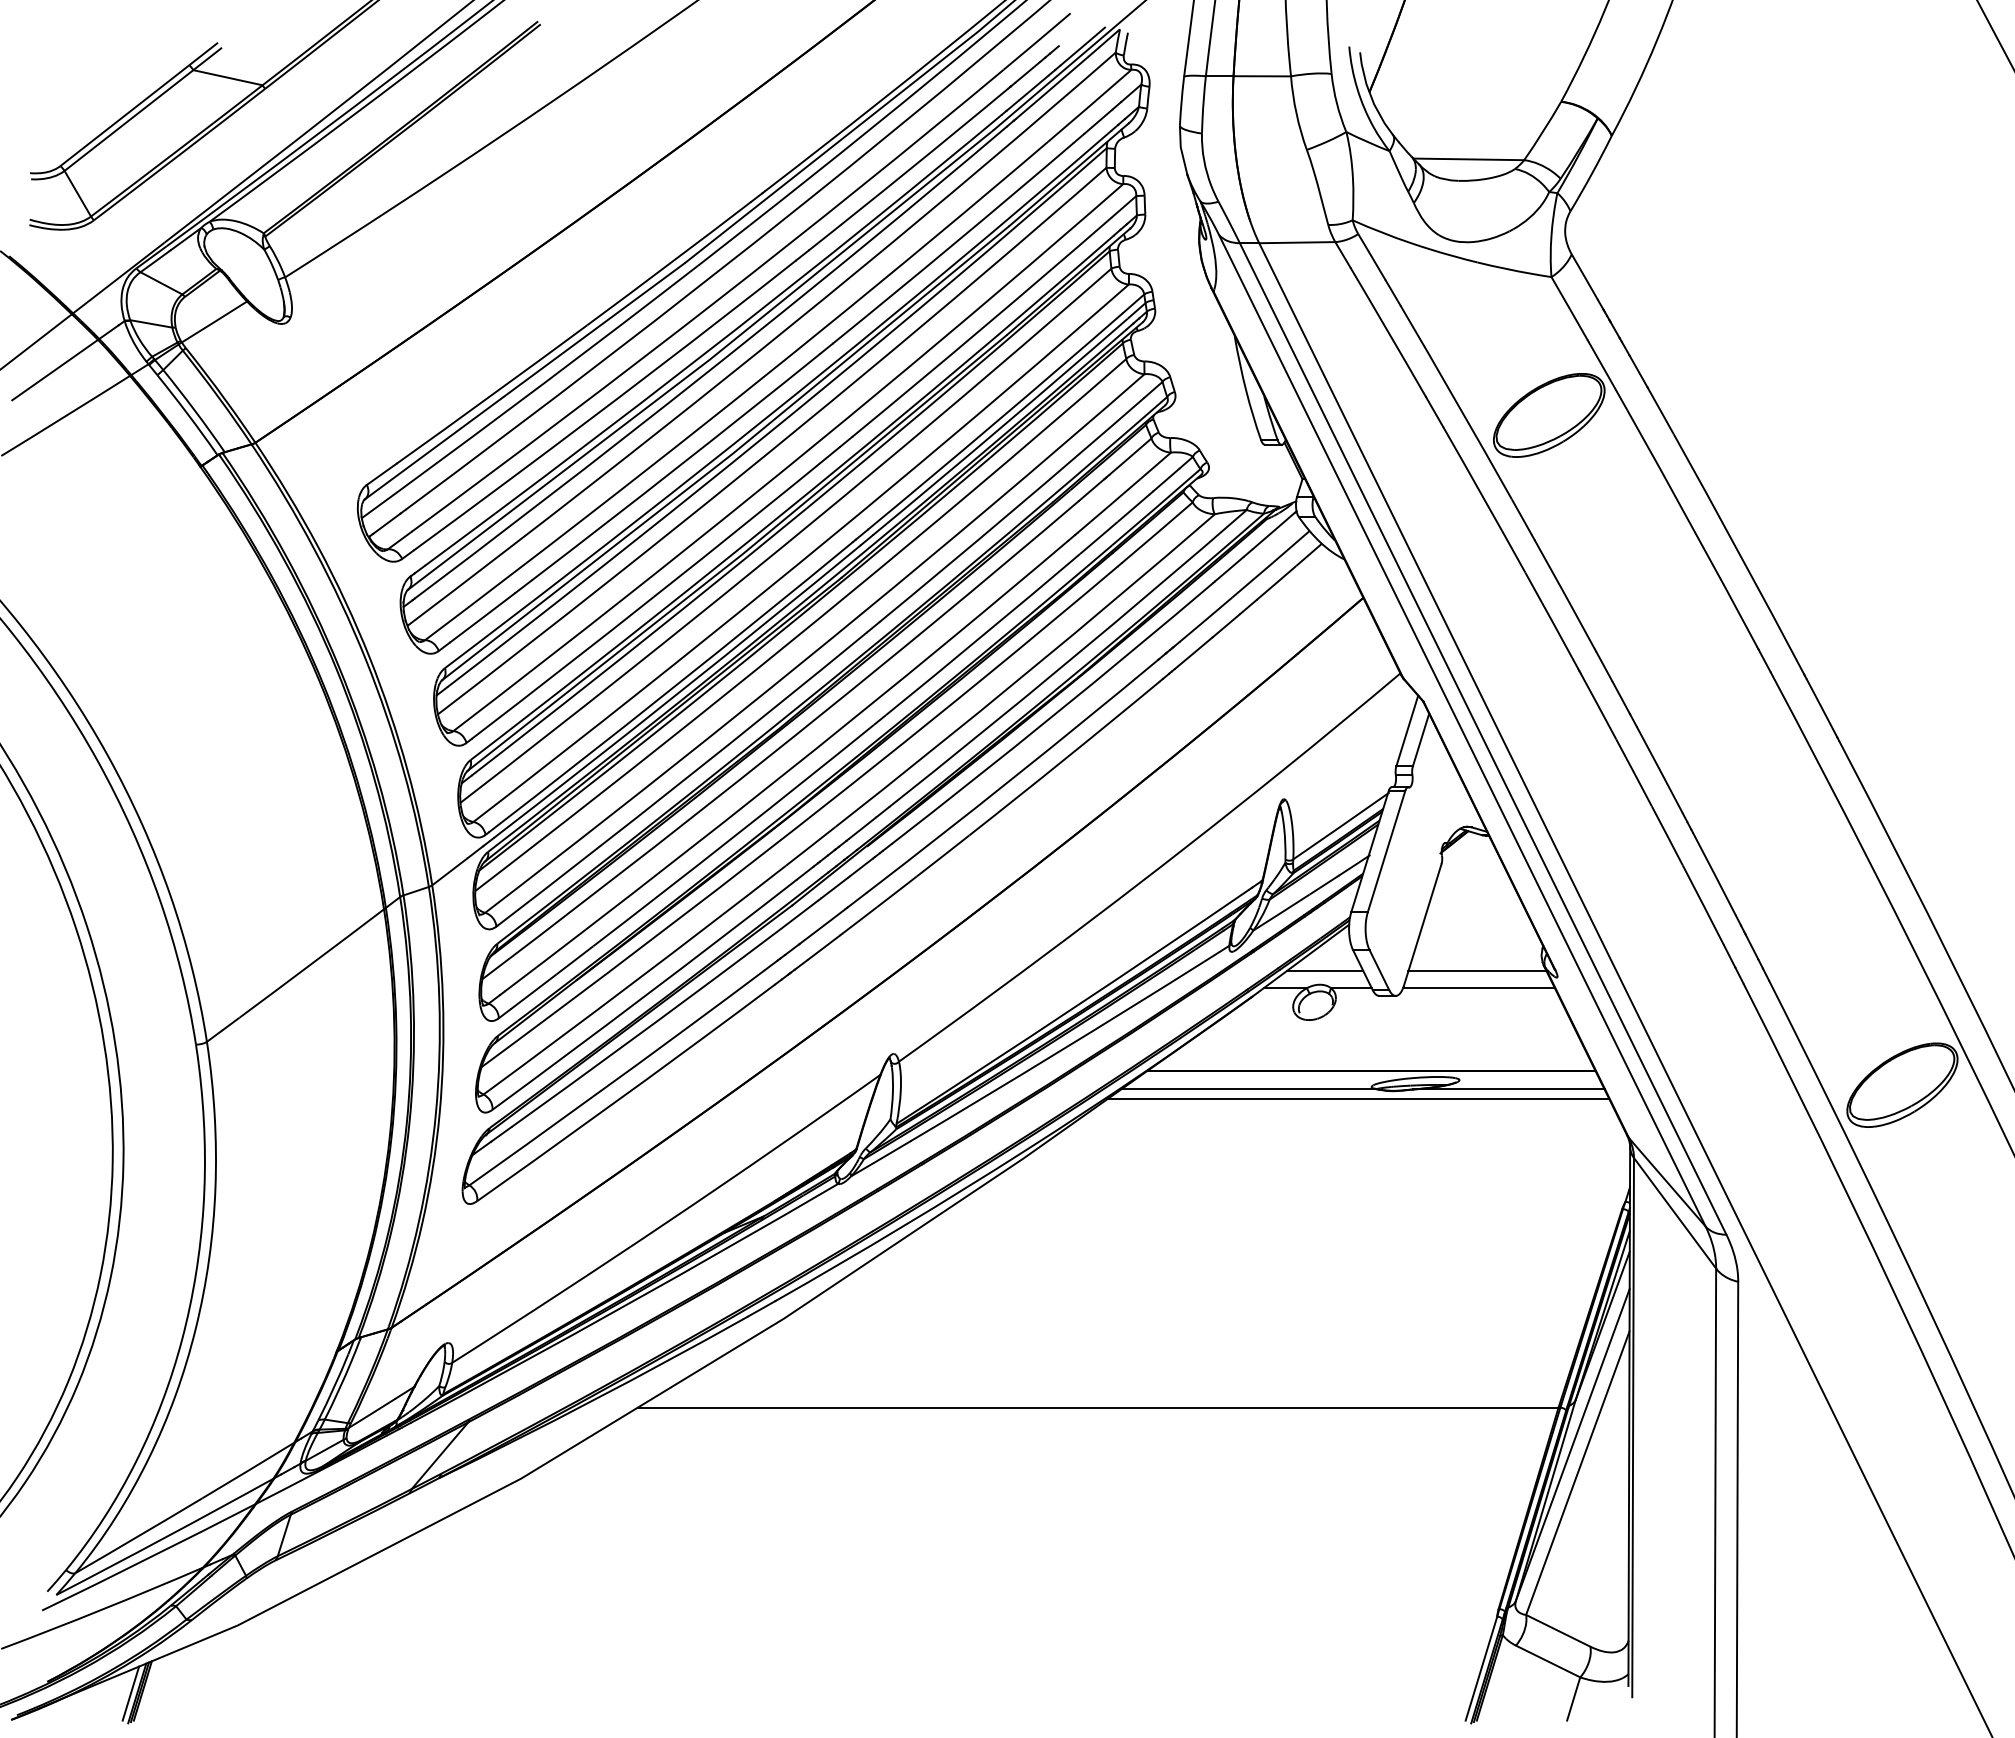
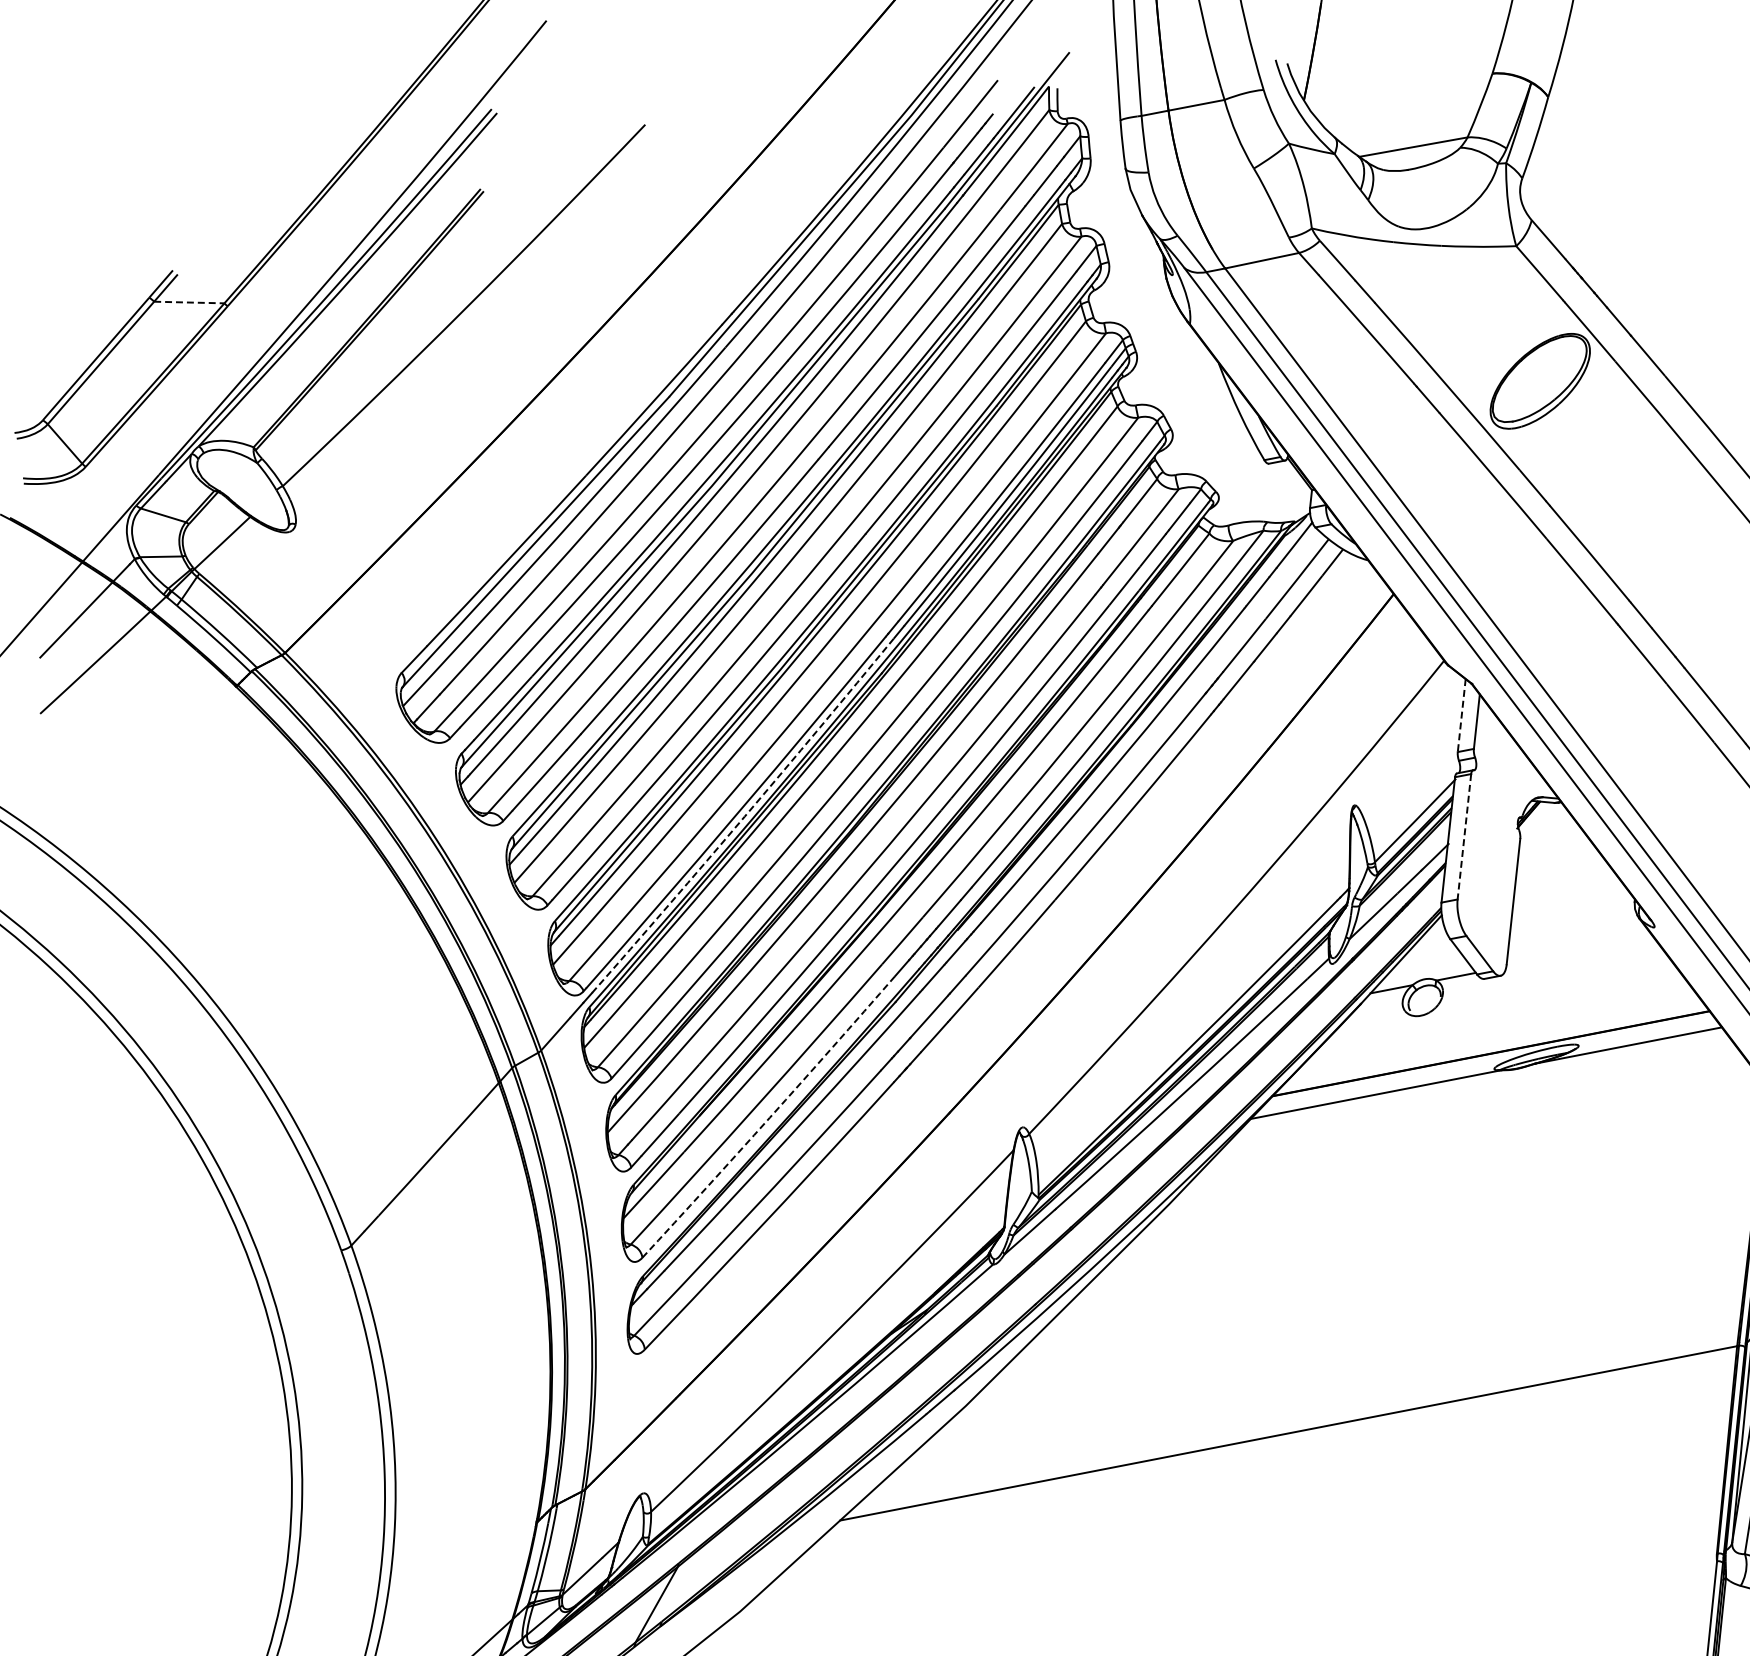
line: (228, 77) -> (189, 302), solid -> dashed
arc: (678, 693) -> (744, 817), solid -> dashed
line: (1407, 731) -> (1462, 716), solid -> dashed
line: (1386, 851) -> (1464, 836), solid -> dashed
line: (1324, 971) -> (1426, 965), removed
line: (1477, 971) -> (1575, 936), removed
line: (1478, 988) -> (1579, 952), removed
arc: (645, 995) -> (769, 1117), solid -> dashed
line: (1358, 1099) -> (1483, 1083), removed

